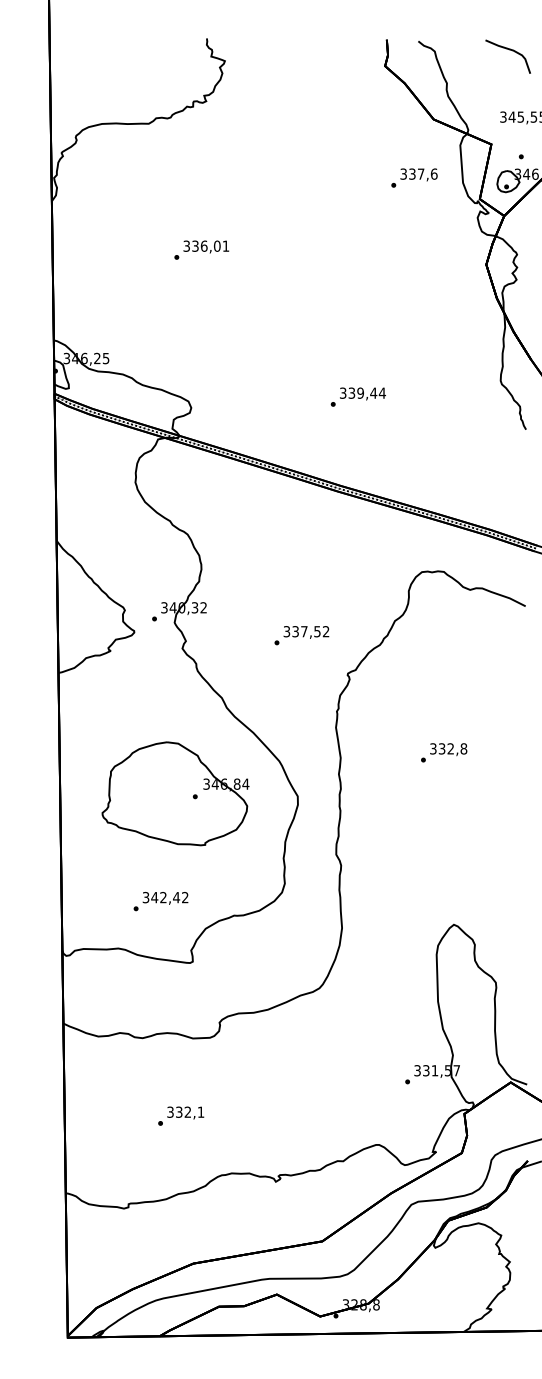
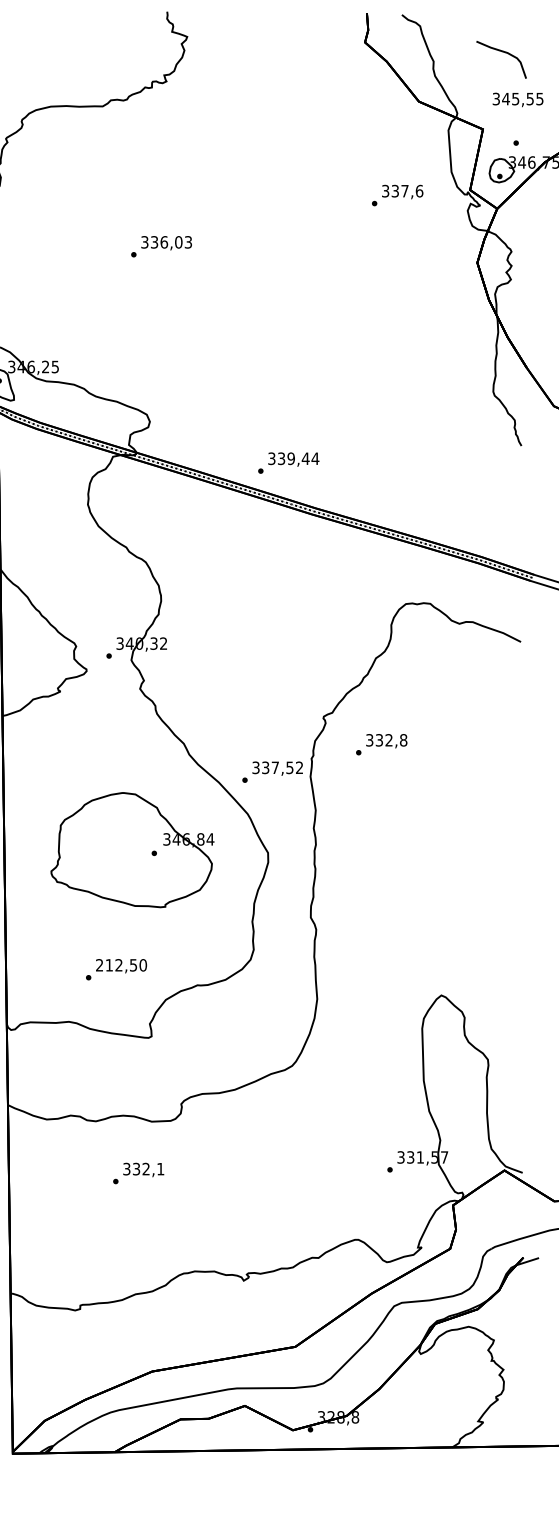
curve: (509, 50) -> (503, 52), moved
text: (414, 177) -> (397, 194), moved
text: (225, 245) -> (187, 241), 336,01 -> 336,03
text: (357, 396) -> (287, 462), moved
text: (301, 635) -> (272, 772), moved
text: (444, 752) -> (382, 744), moved
text: (165, 897) -> (121, 965), 342,42 -> 212,50
text: (181, 1115) -> (139, 1172), moved

